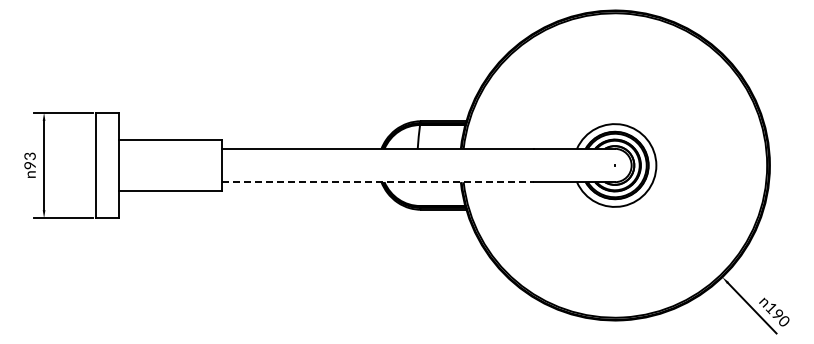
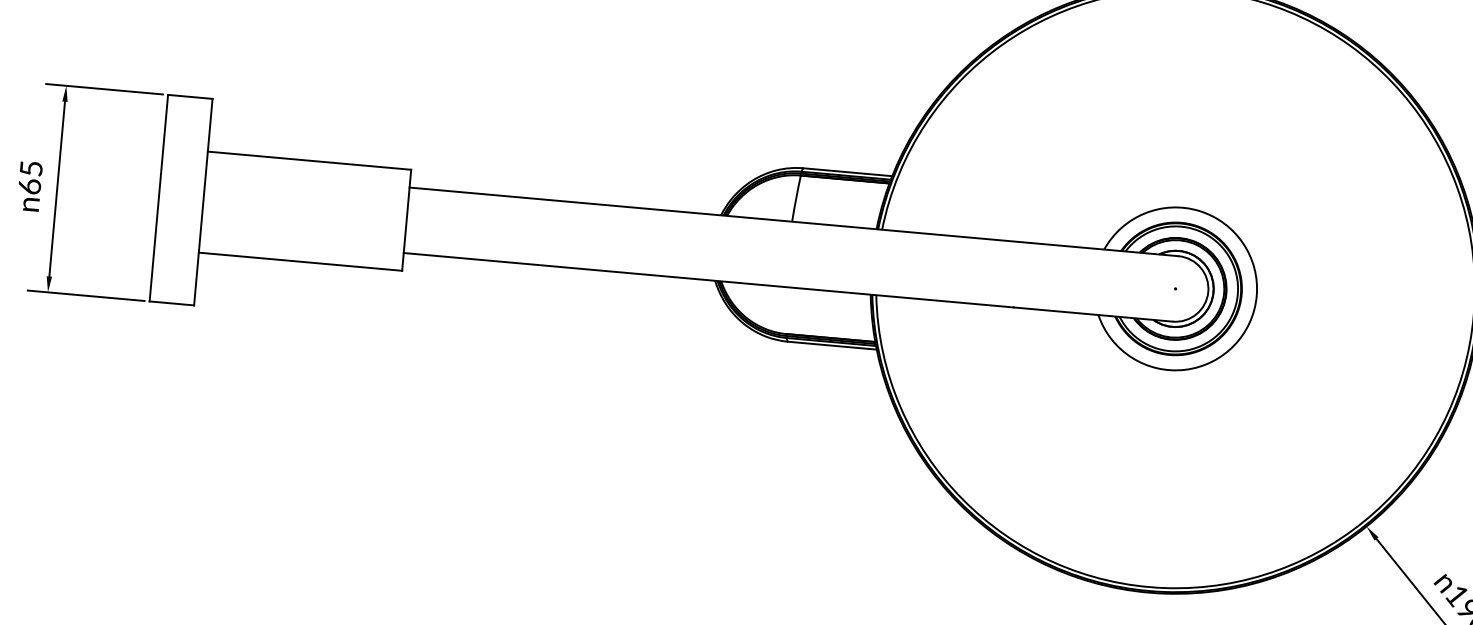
text: (29, 160) -> (29, 176), 93 -> 65
line: (378, 182) -> (709, 280), dashed -> solid

